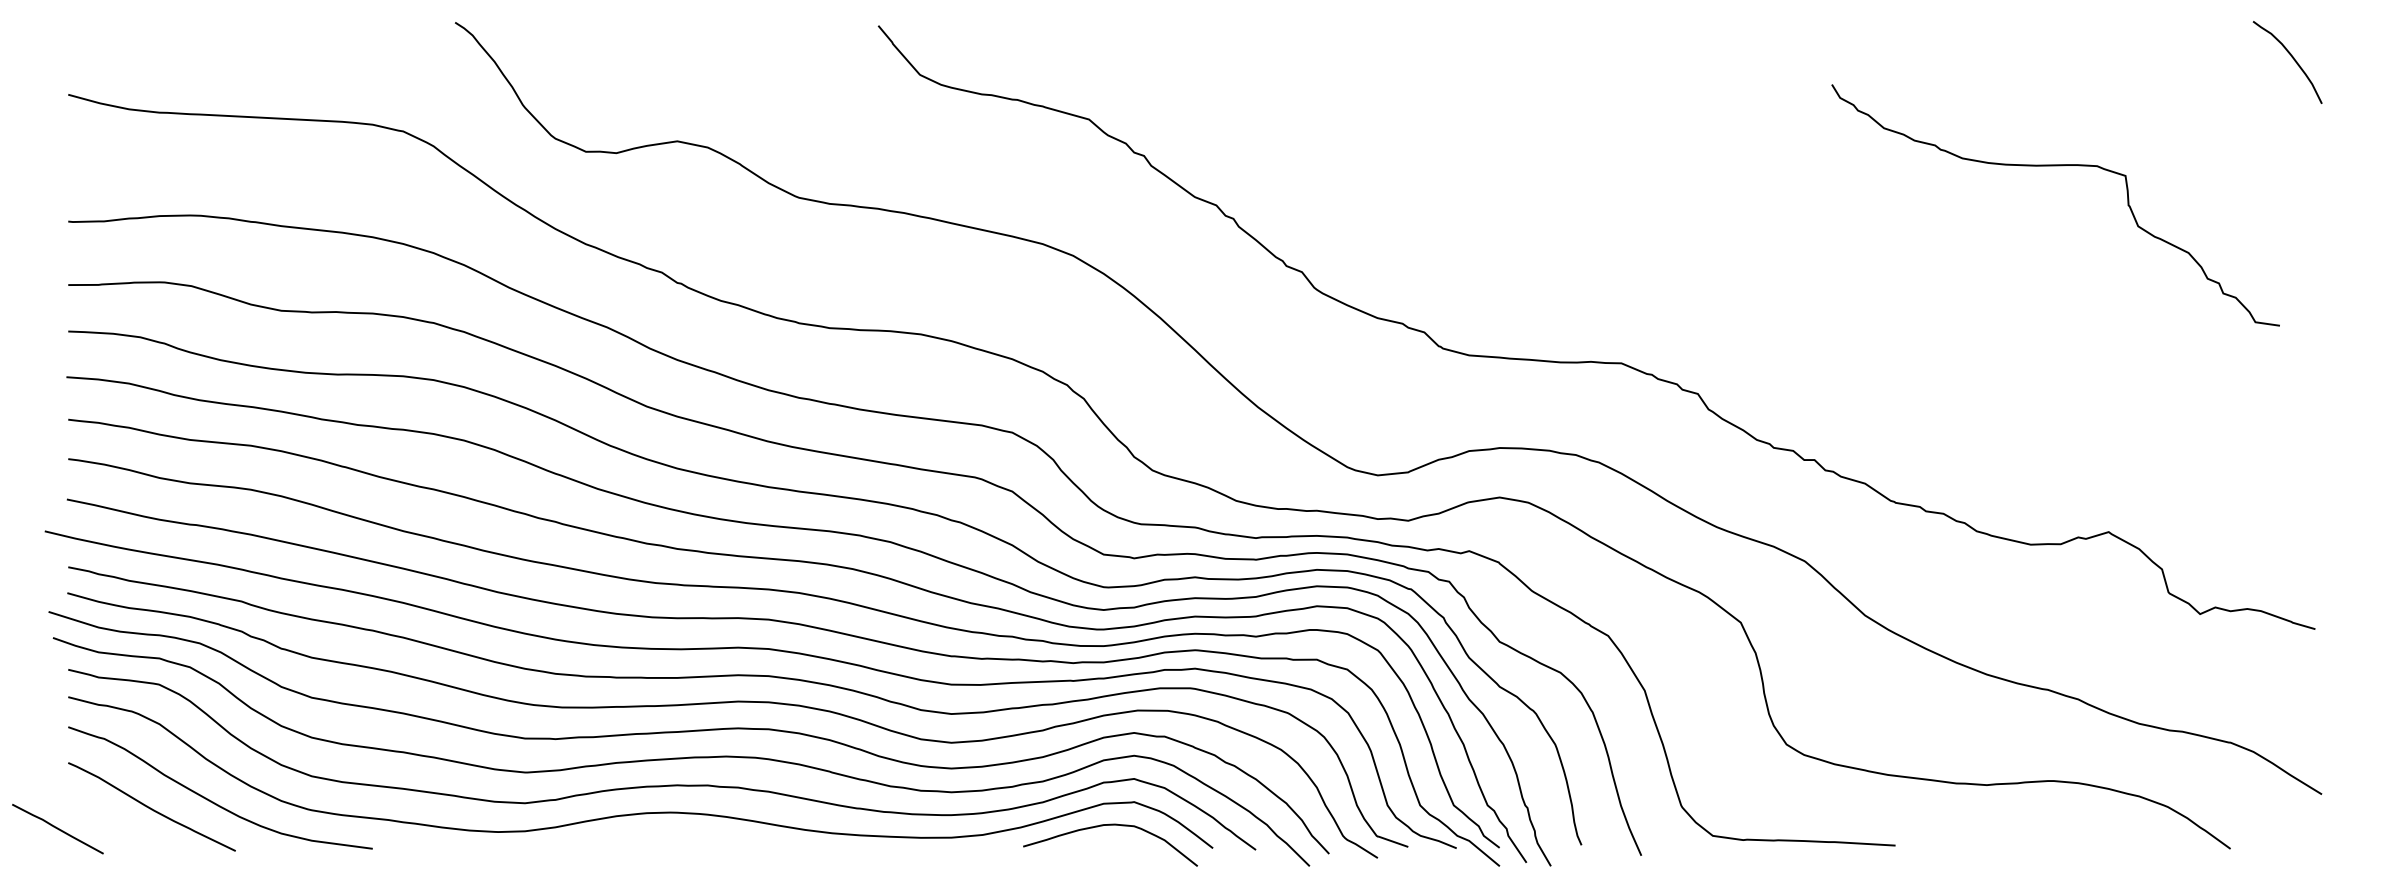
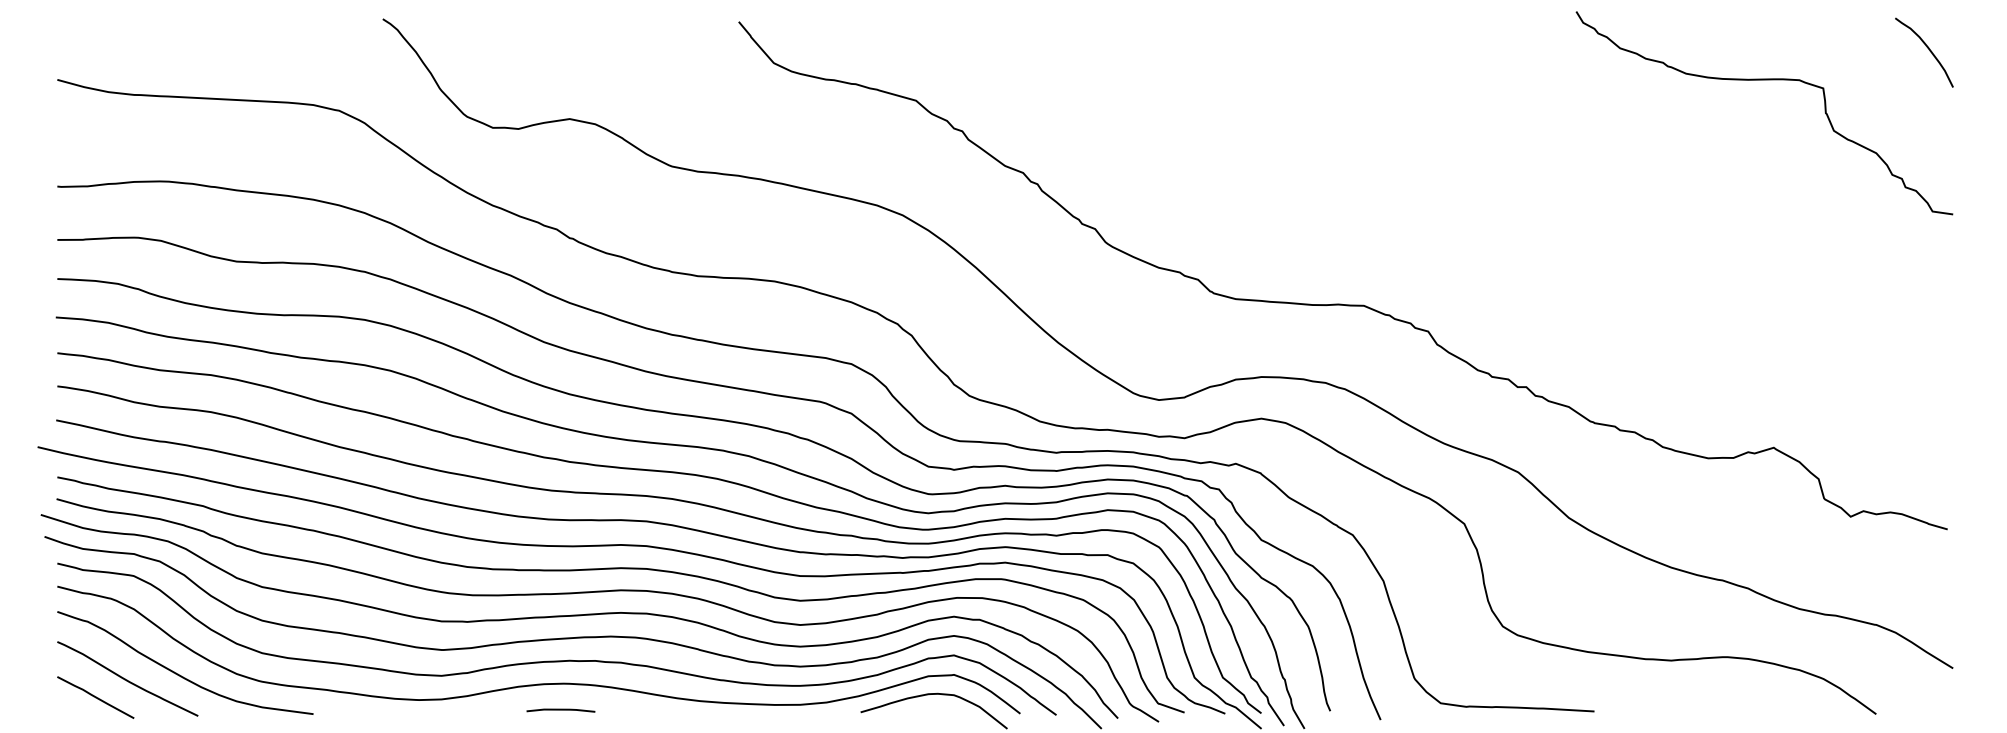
curve: (2055, 166) -> (1764, 80), moved
curve: (57, 828) -> (95, 697), moved
line: (666, 844) -> (560, 710), added

